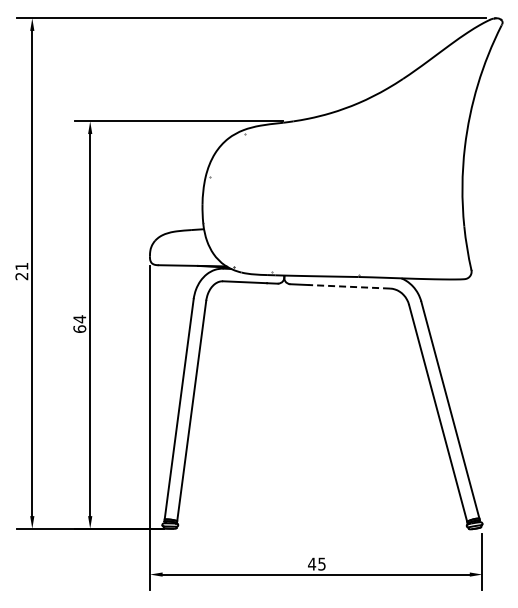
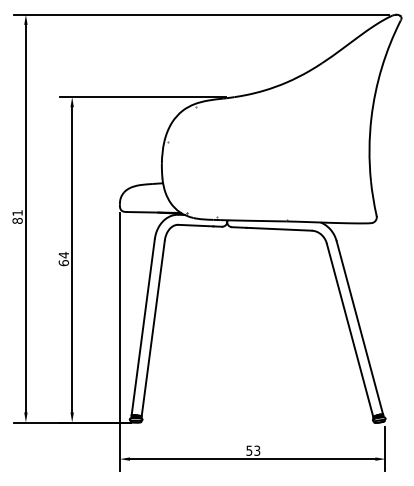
text: (21, 276) -> (17, 221), 21 -> 81
line: (349, 286) -> (279, 229), dashed -> solid
text: (316, 563) -> (252, 450), 45 -> 53

